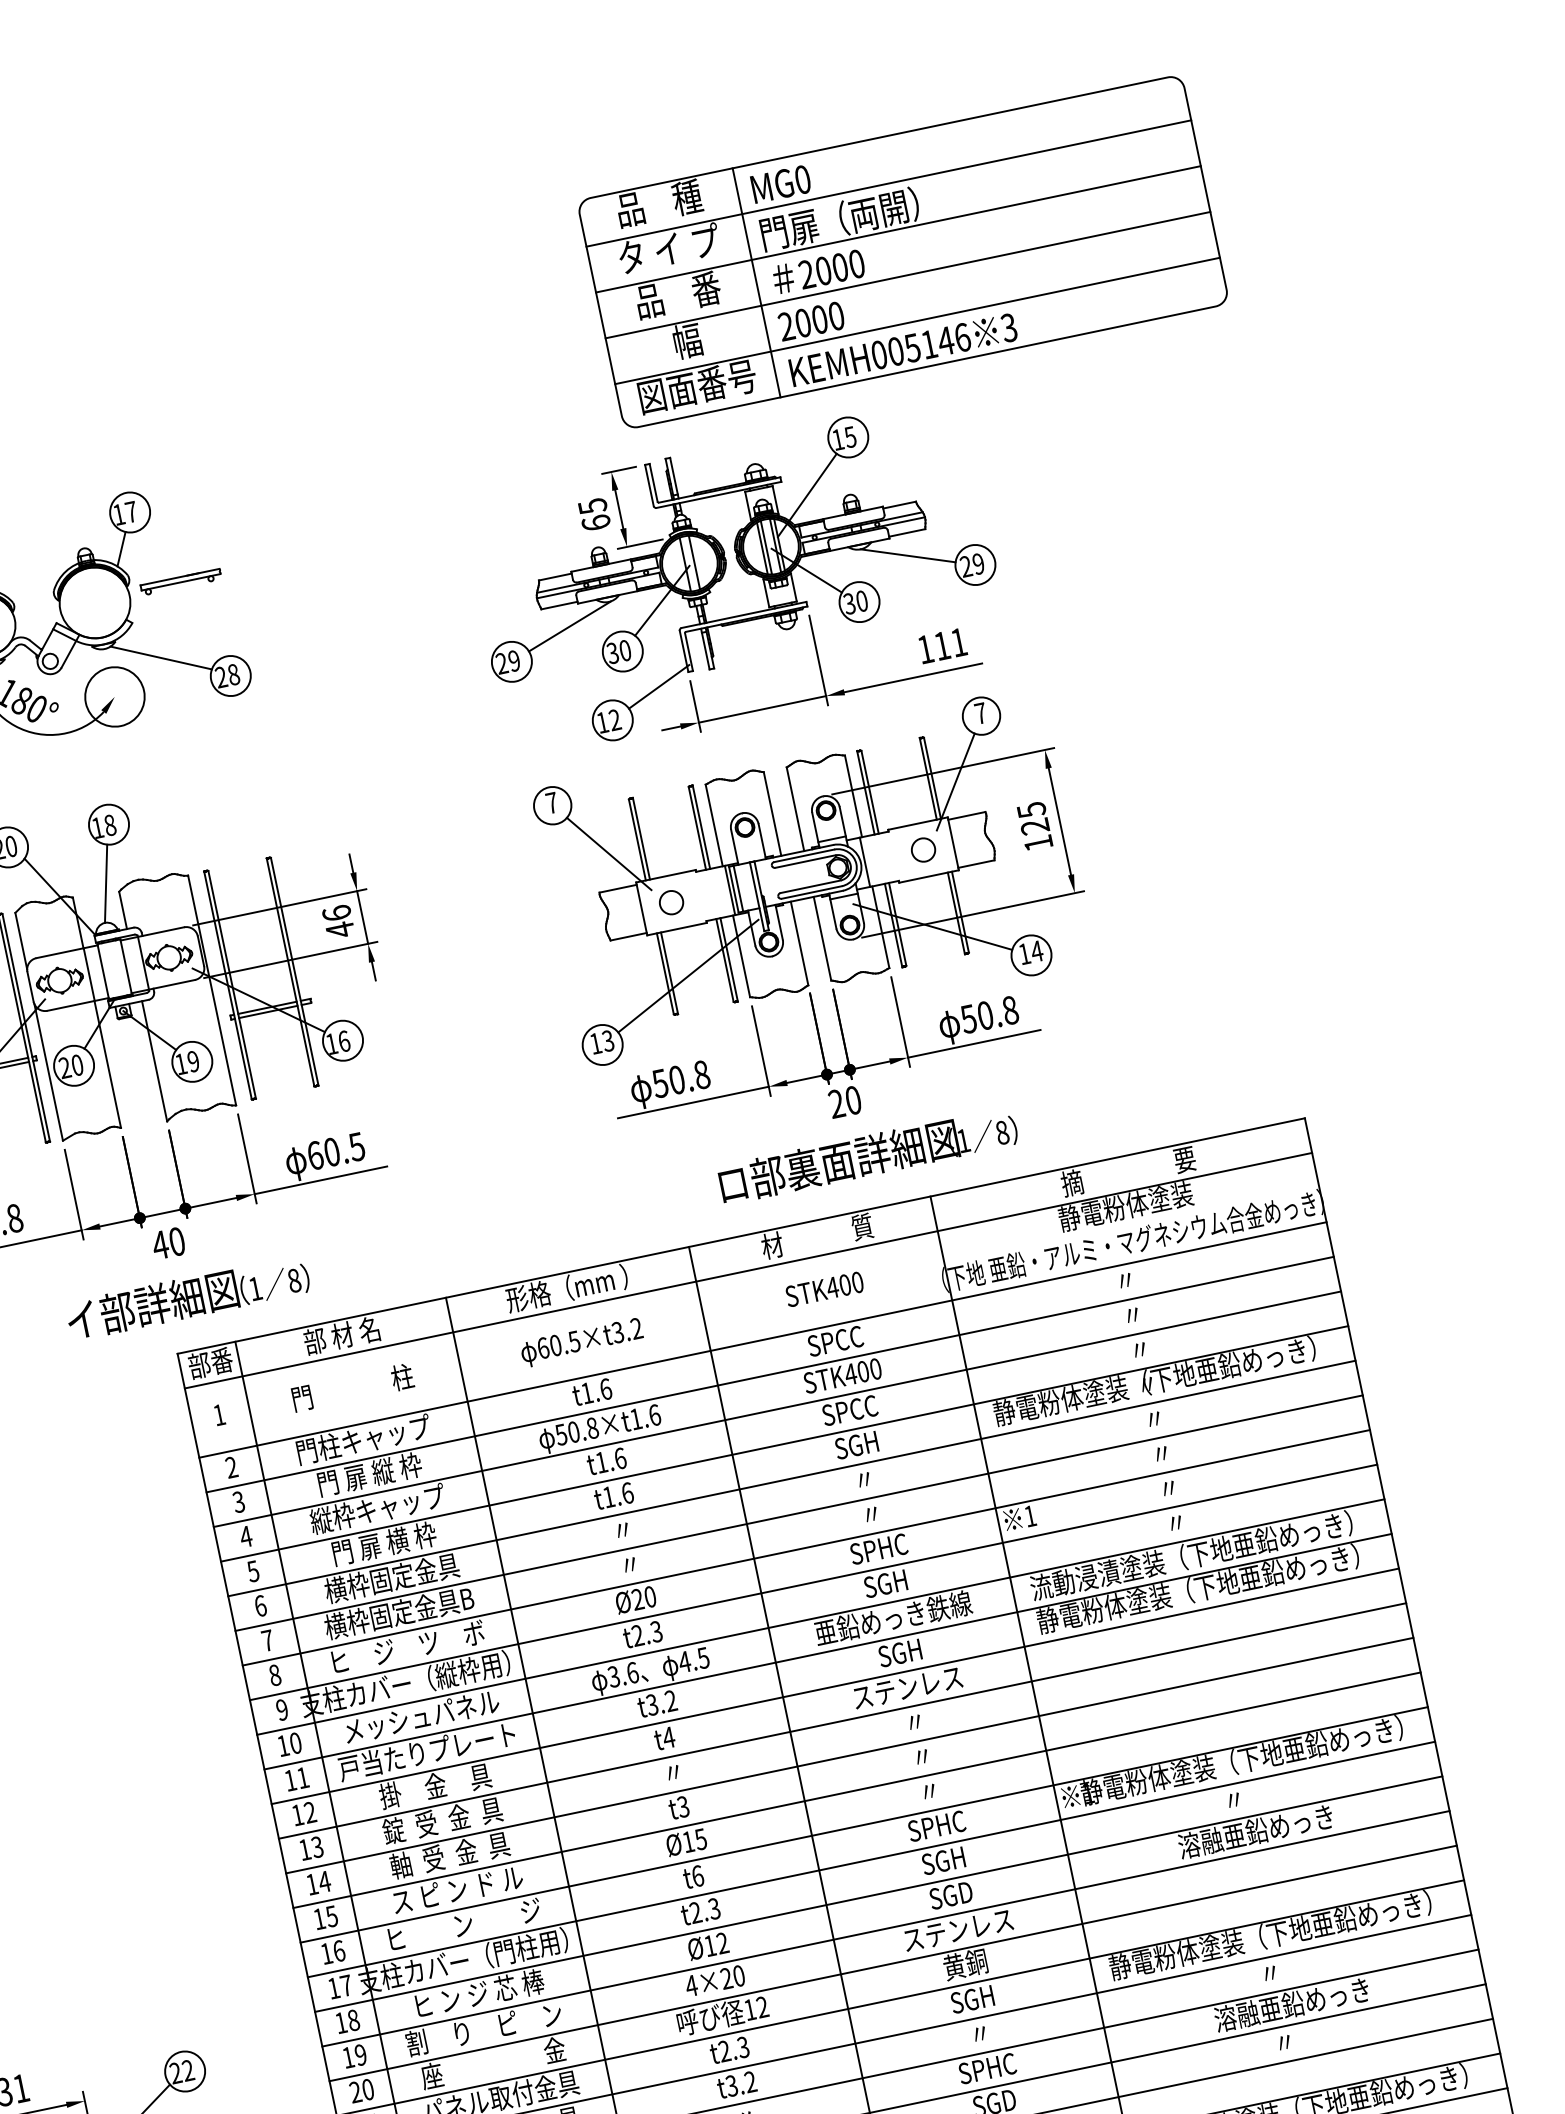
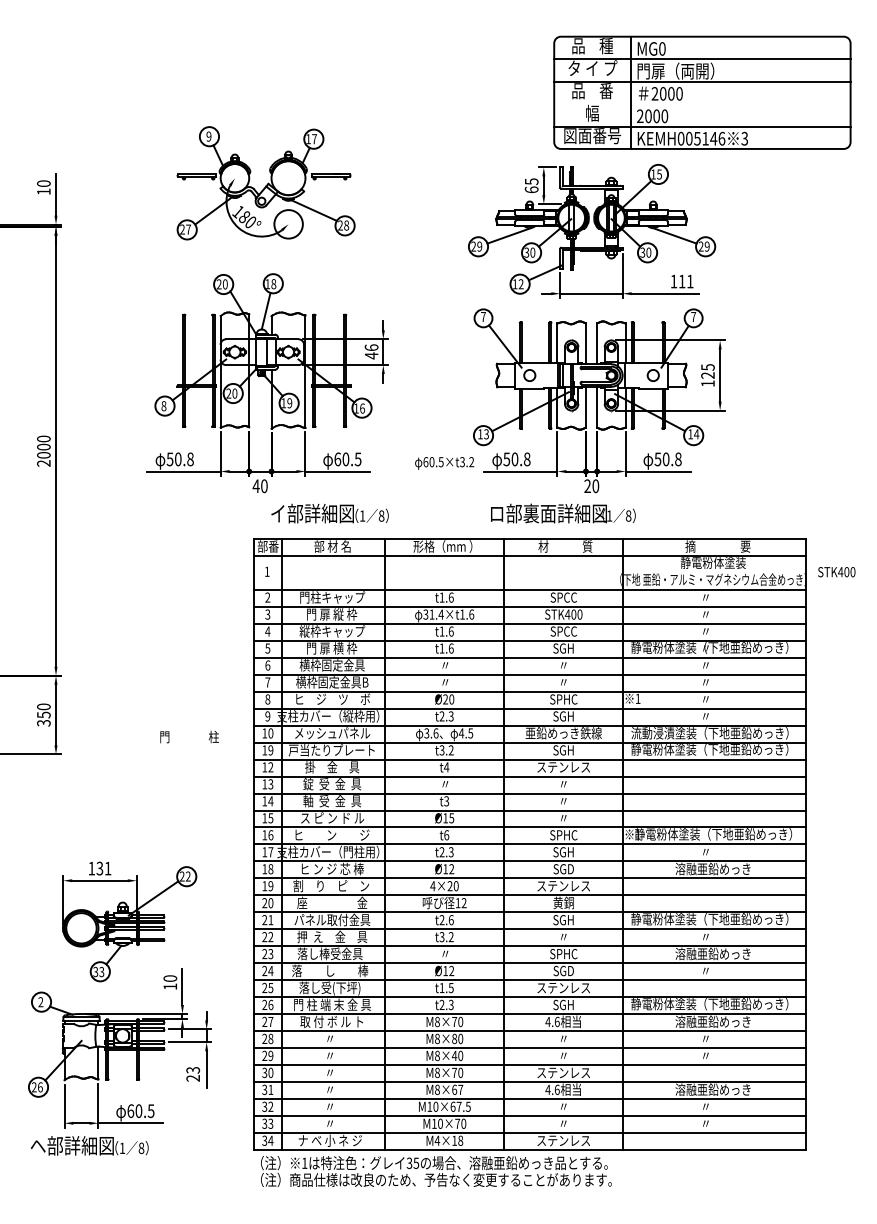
line: (908, 275) -> (702, 104), removed
text: (868, 1155) -> (563, 513), moved
text: (824, 1290) -> (836, 572), moved
text: (186, 1297) -> (329, 513), moved
text: (581, 1342) -> (444, 463), moved
text: (352, 1386) -> (189, 736), moved
text: (576, 1431) -> (433, 614), 50.8×t1.6 -> 31.4×t1.6
text: (302, 1778) -> (270, 750), 11 -> 19
text: (742, 2048) -> (450, 920), t2.3 -> t2.6

